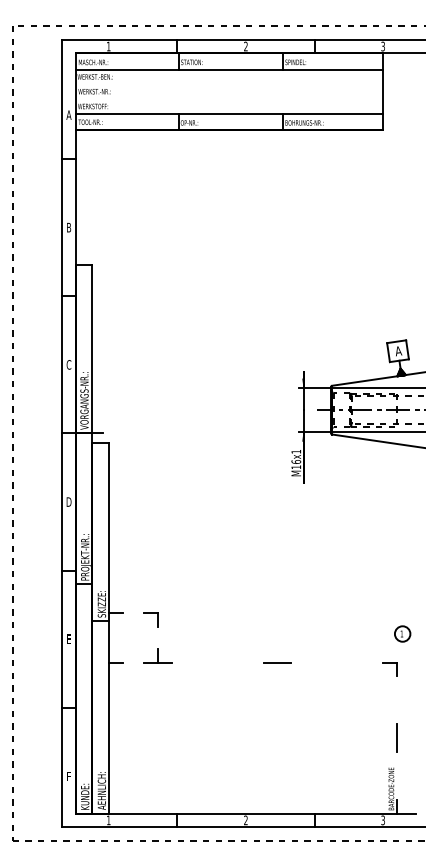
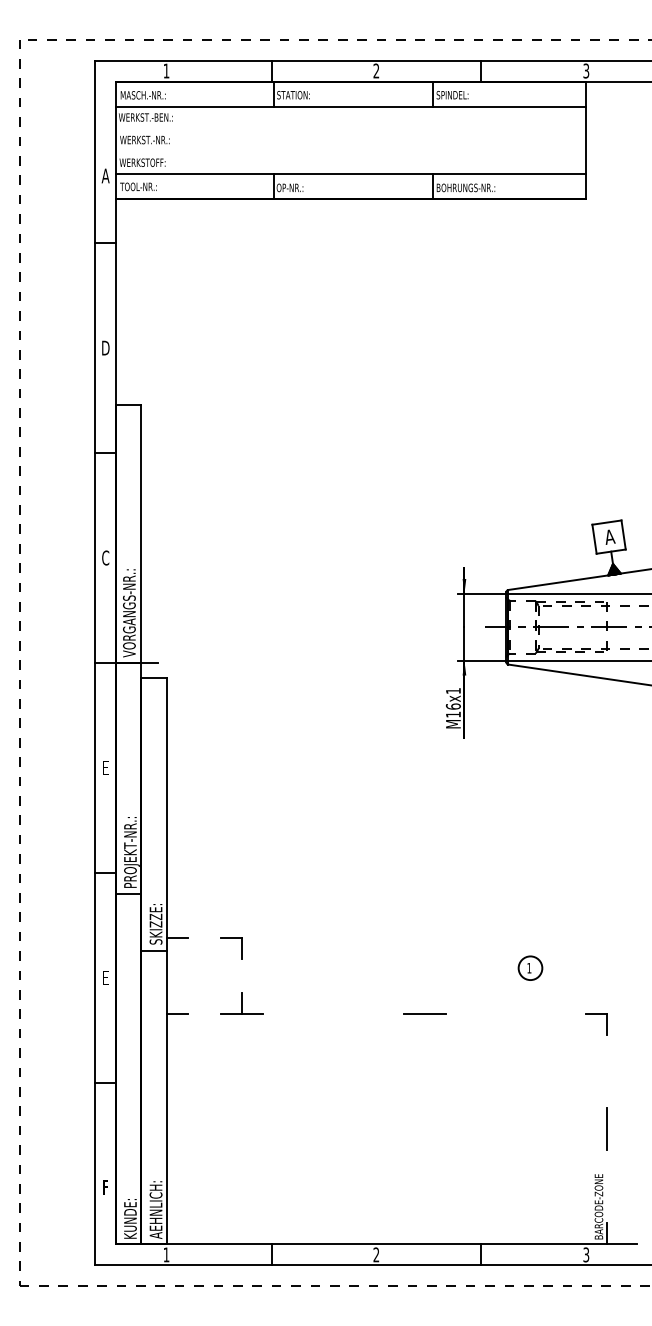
text: (68, 227) -> (104, 347), B -> D
text: (68, 501) -> (104, 767), D -> E
part: (402, 633) -> (530, 967), moved

